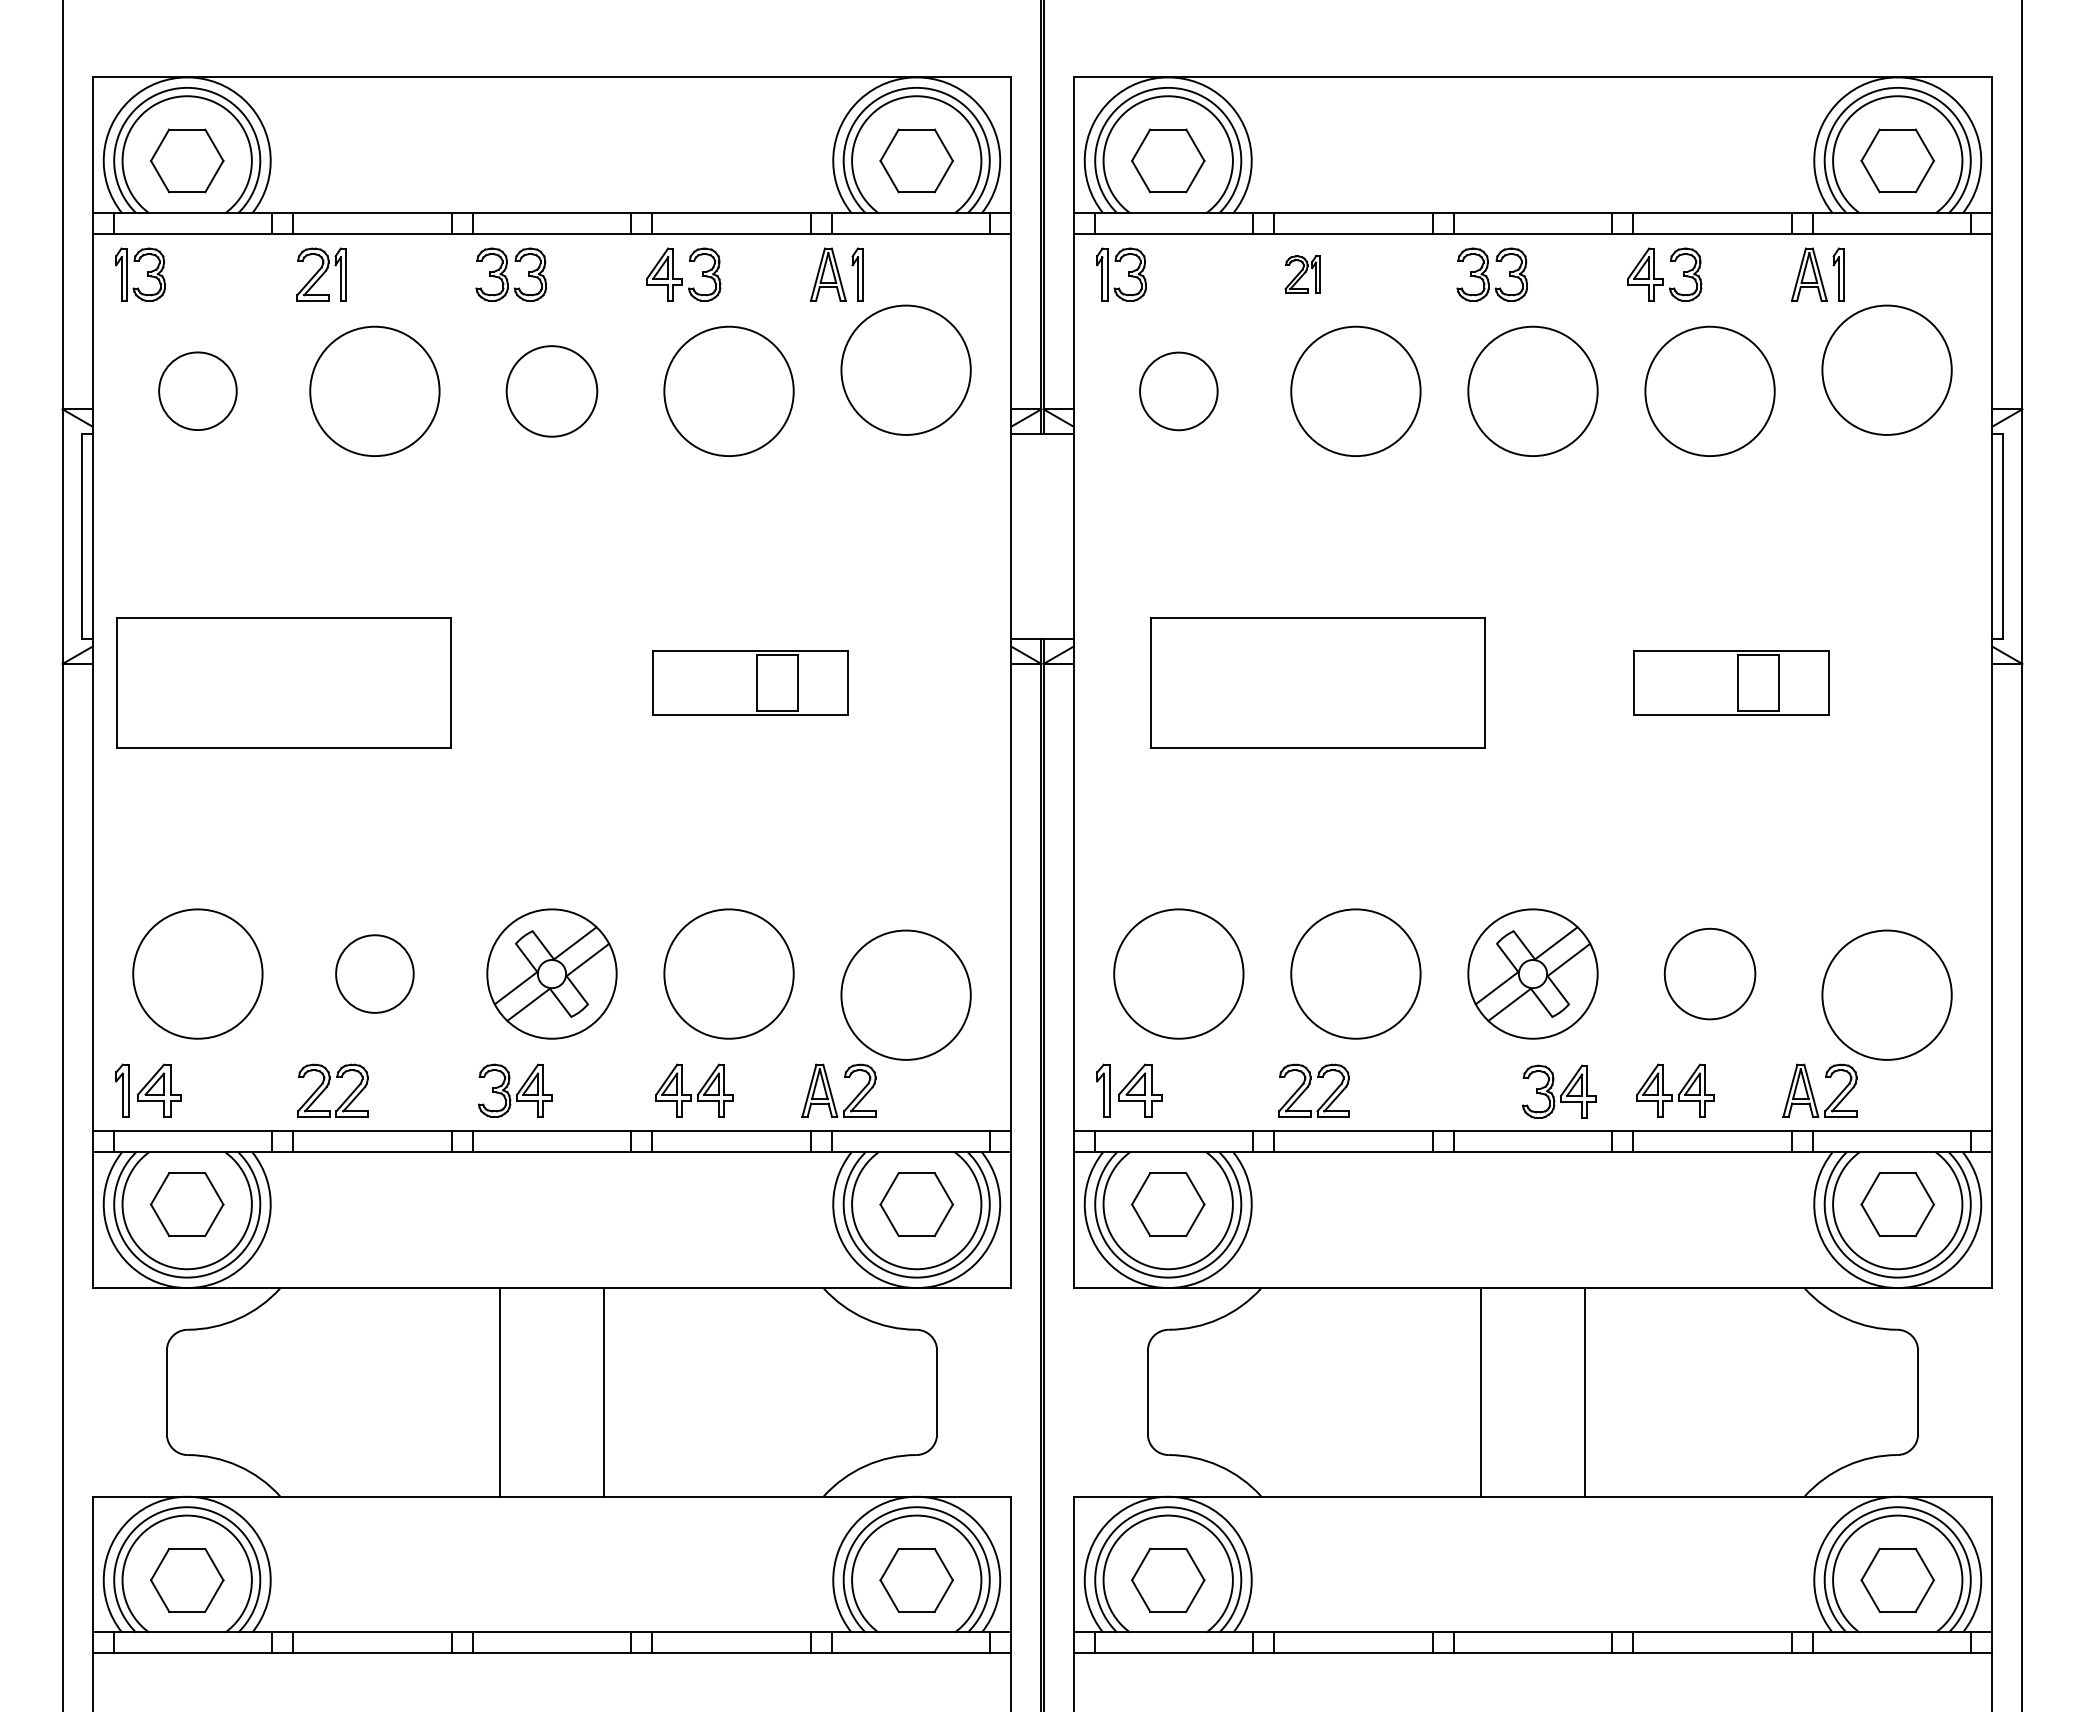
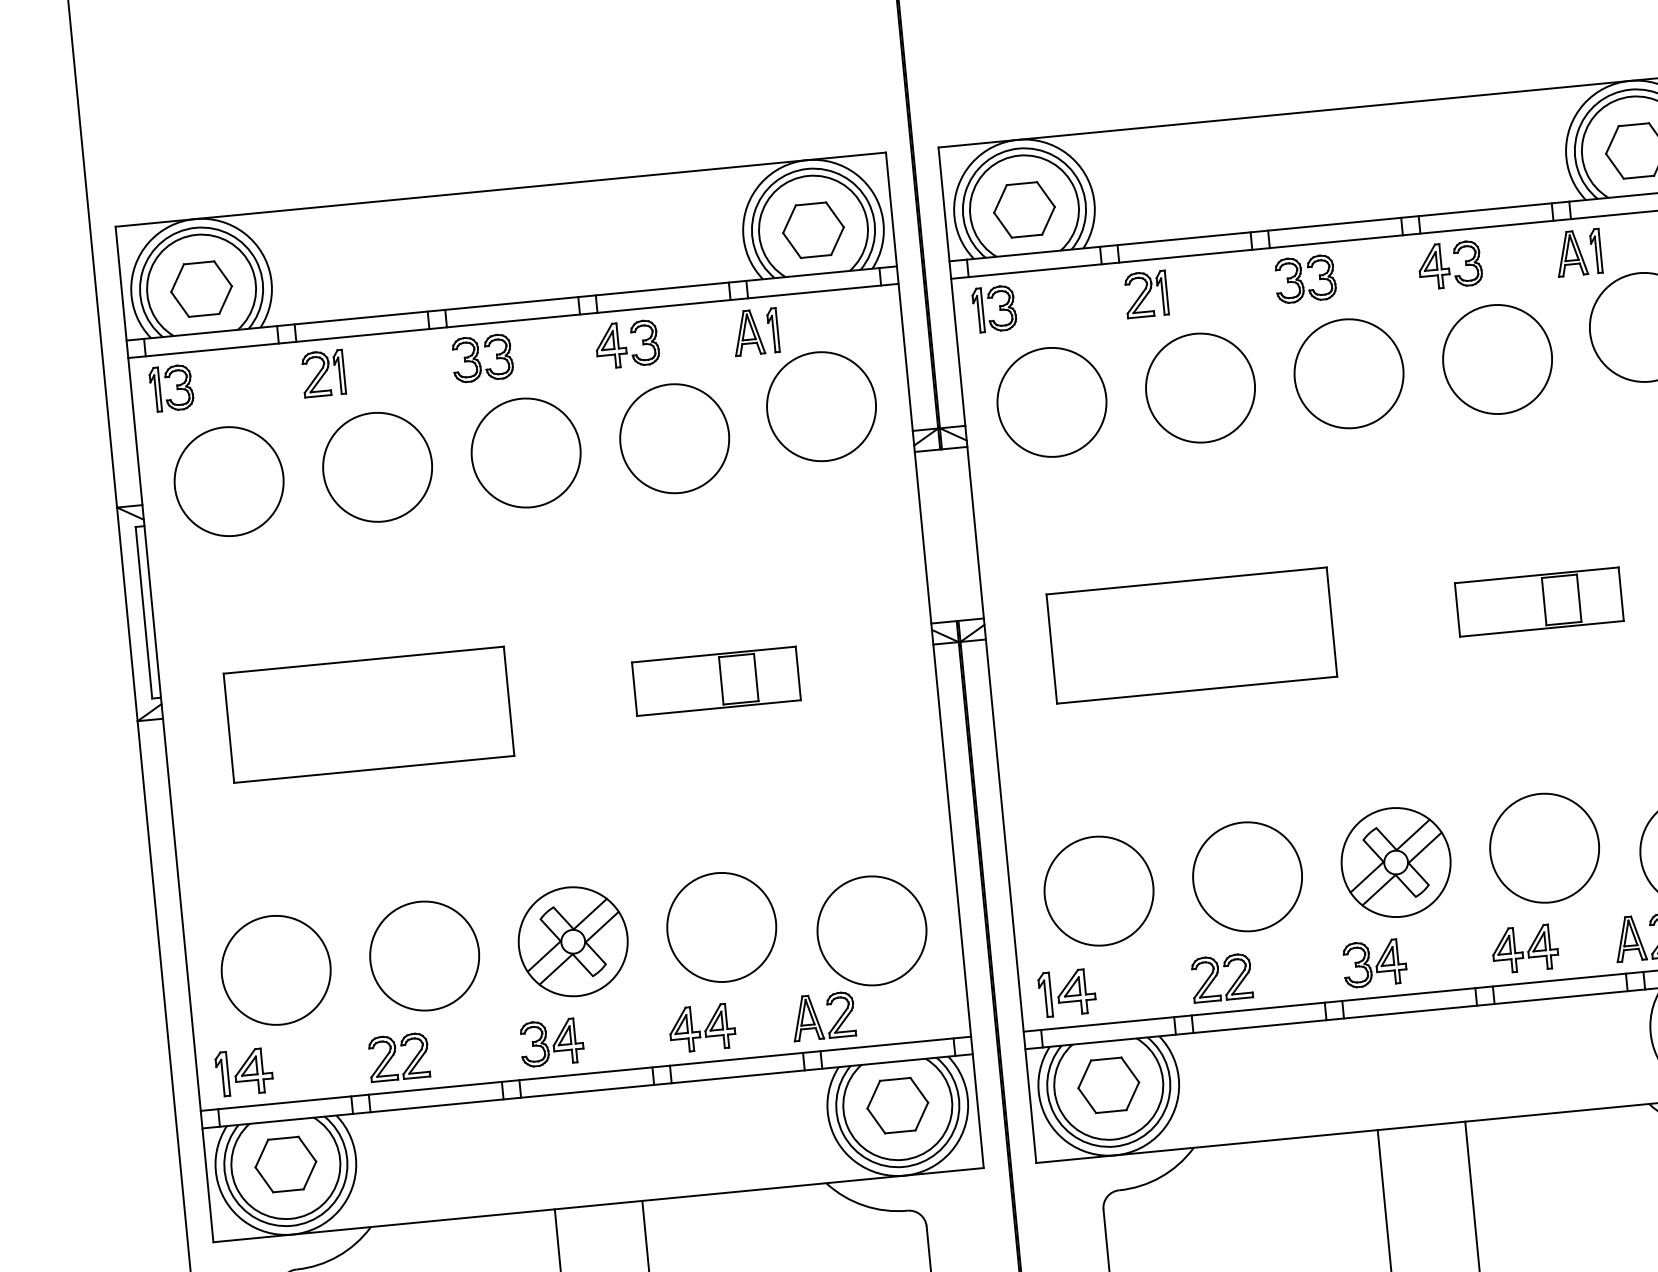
part: (1302, 274) -> (1146, 294), size x1.43
circle: (197, 390) -> (228, 480), size x1.67
circle: (551, 391) -> (525, 453), size x1.43
circle: (1178, 391) -> (1051, 402), size x1.67
part: (283, 682) -> (368, 714), moved
circle: (374, 973) -> (424, 955), size x1.67
circle: (1709, 973) -> (1544, 847), size x1.43
part: (1559, 1091) -> (1374, 963), moved

